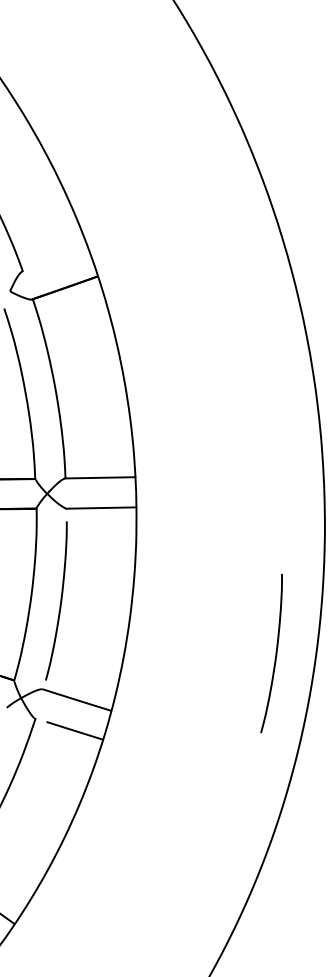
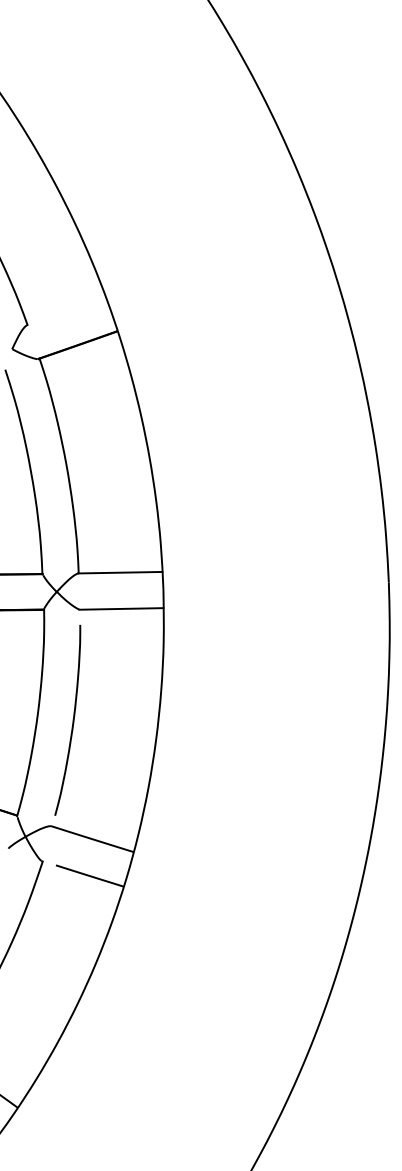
curve: (275, 652) -> (330, 782), removed

